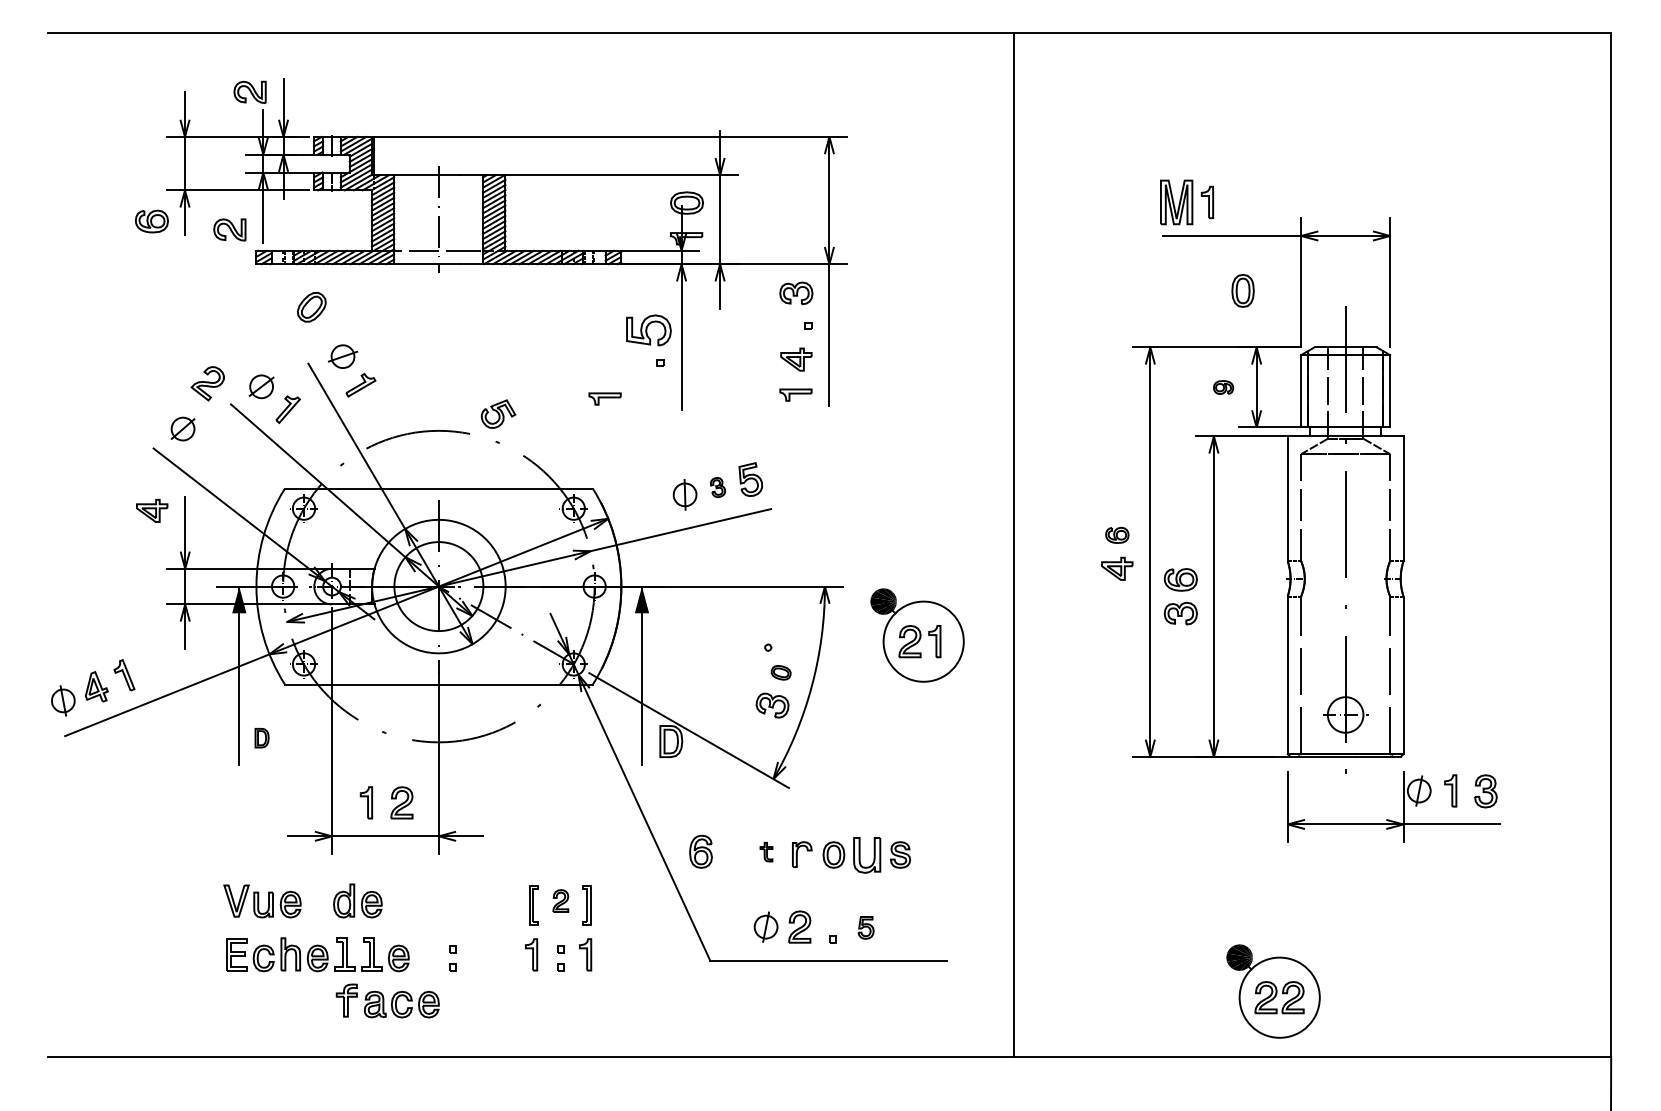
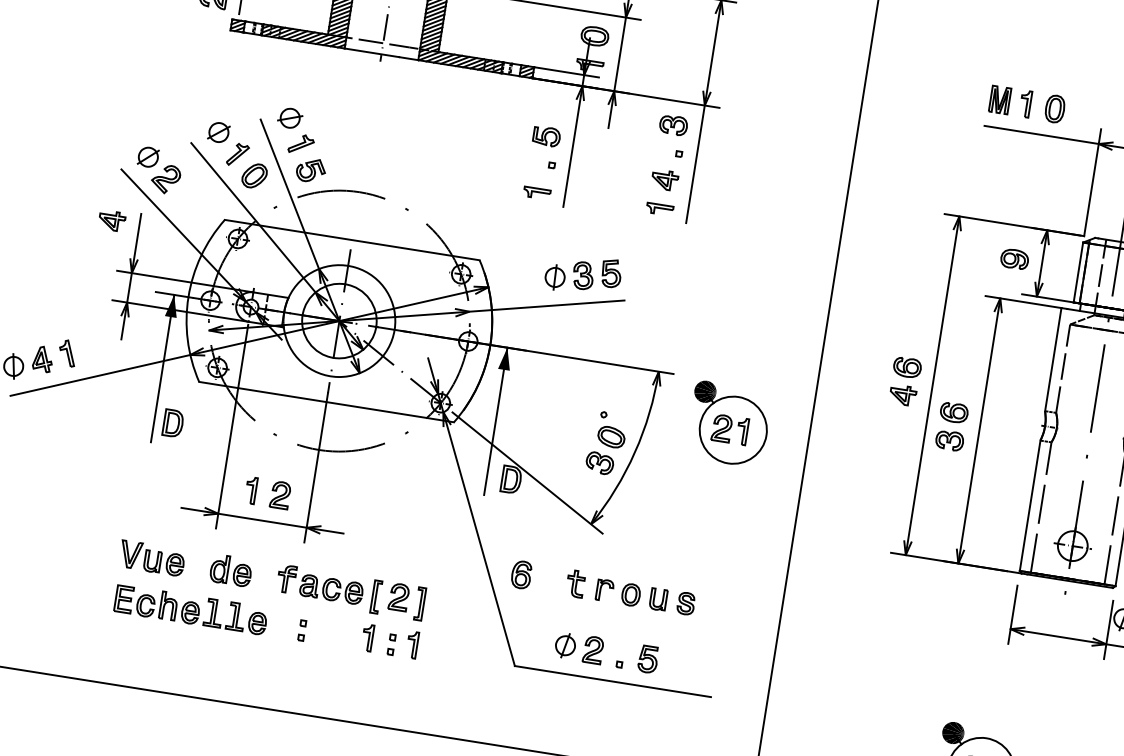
part: (1176, 202) -> (1000, 99), size x0.71
part: (1242, 290) -> (1054, 108), moved
part: (311, 307) -> (254, 176), moved
part: (648, 329) -> (546, 135), size x0.71
part: (207, 383) -> (165, 178), moved
part: (1223, 387) -> (1014, 259), size x1.67
part: (604, 398) -> (536, 192), moved
part: (498, 413) -> (311, 169), moved
part: (717, 487) -> (582, 275), size x1.67
part: (1117, 535) -> (907, 367), size x1.43
part: (780, 672) -> (610, 436), size x1.67
part: (261, 737) -> (172, 422), size x1.67
part: (766, 851) -> (575, 583), size x1.67
part: (866, 855) -> (657, 599), size x0.71
part: (560, 900) -> (398, 596), size x1.43
part: (865, 927) -> (647, 659), size x1.43
part: (387, 1000) -> (320, 584), moved

